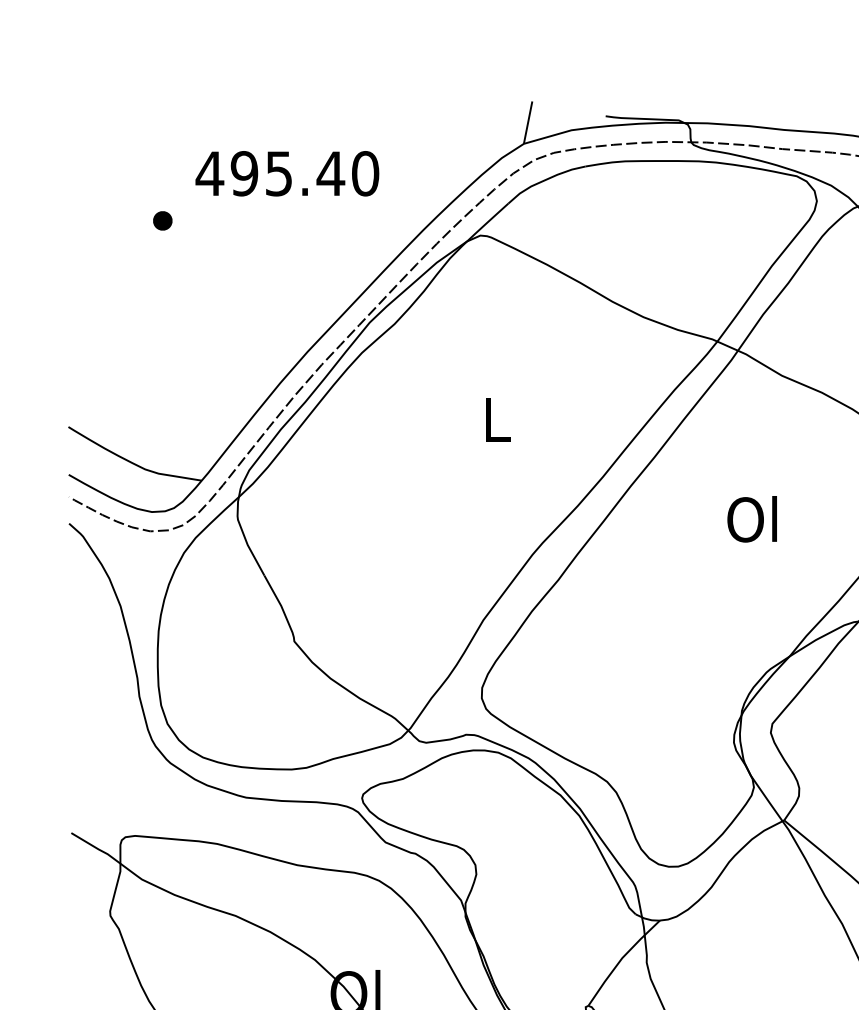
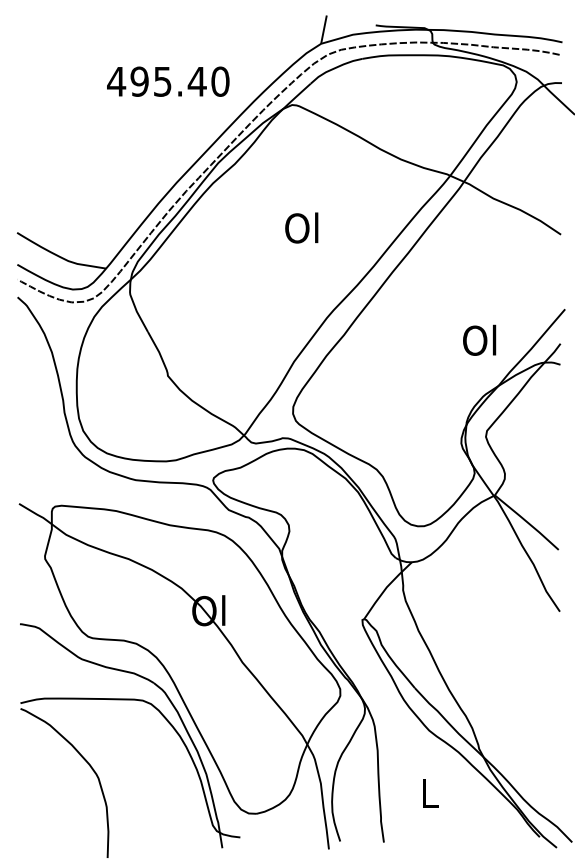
text: (287, 173) -> (168, 81), moved
part: (161, 219) -> (79, 94), removed
text: (494, 419) -> (301, 227), L -> Ol
text: (752, 517) -> (479, 339), moved

